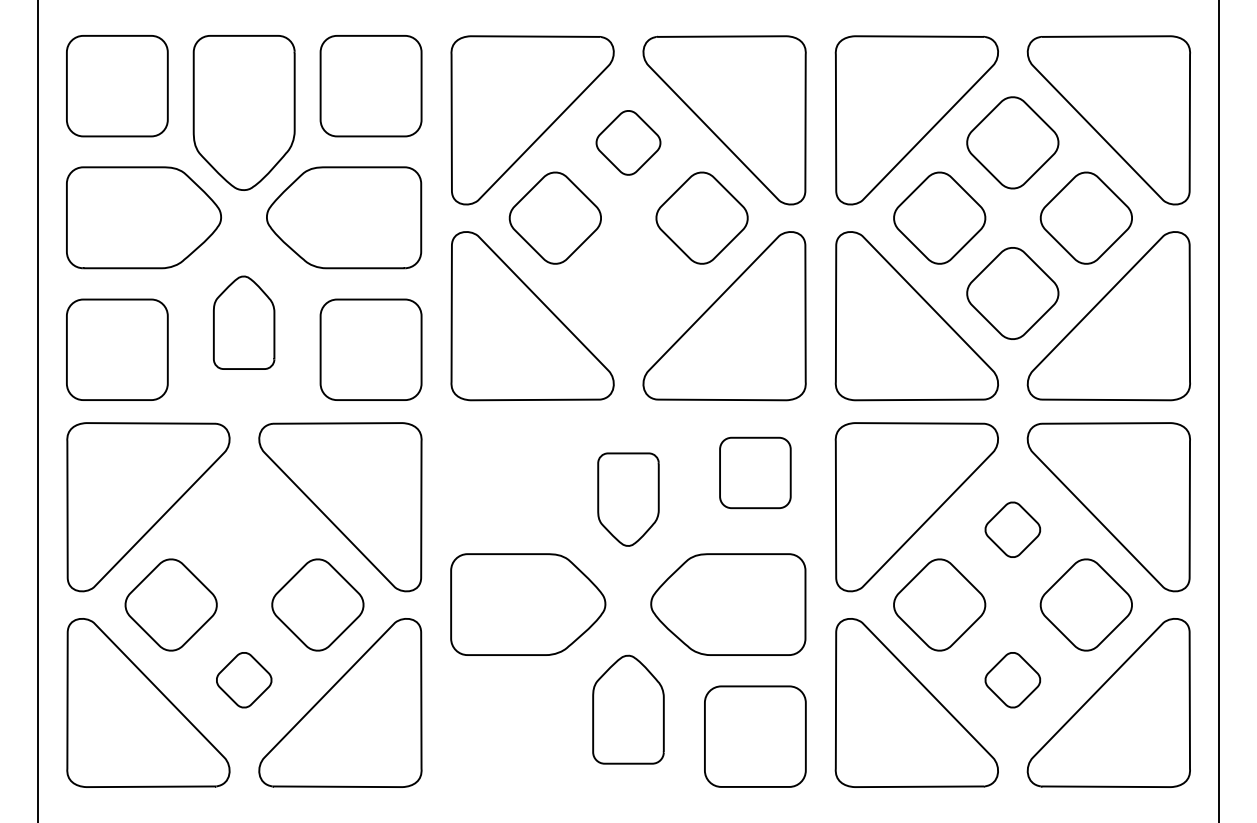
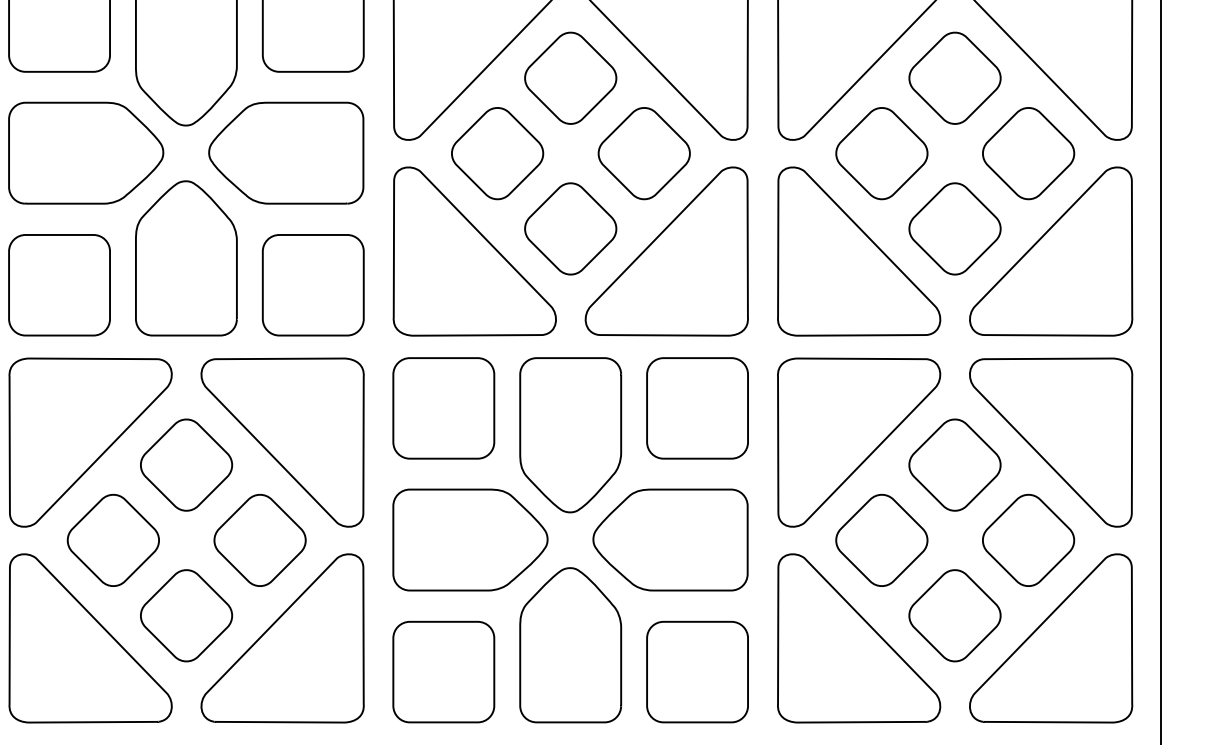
part: (628, 142) -> (570, 77), size x1.43
curve: (603, 267) -> (545, 202), added
part: (243, 322) -> (185, 257), size x1.67
curve: (501, 423) -> (443, 358), added
part: (755, 472) -> (697, 407), size x1.43
part: (628, 499) -> (570, 434), size x1.67
curve: (218, 504) -> (160, 439), added
part: (1012, 529) -> (954, 464), size x1.67
part: (243, 679) -> (185, 614), size x1.67
part: (1012, 679) -> (954, 614), size x1.67
curve: (501, 687) -> (443, 622), added
part: (628, 709) -> (570, 644), size x1.43

